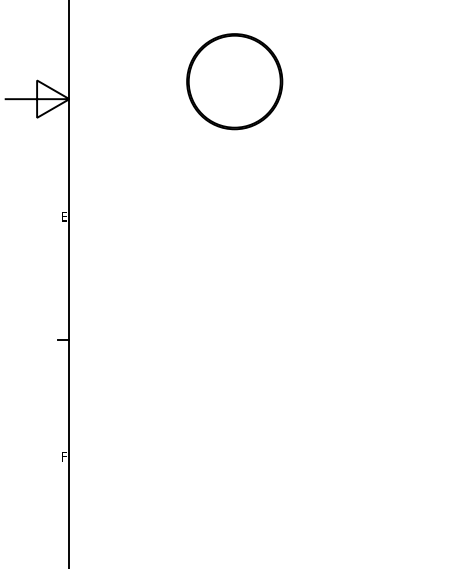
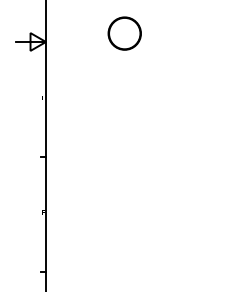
circle: (233, 81) -> (124, 33), size x0.71

